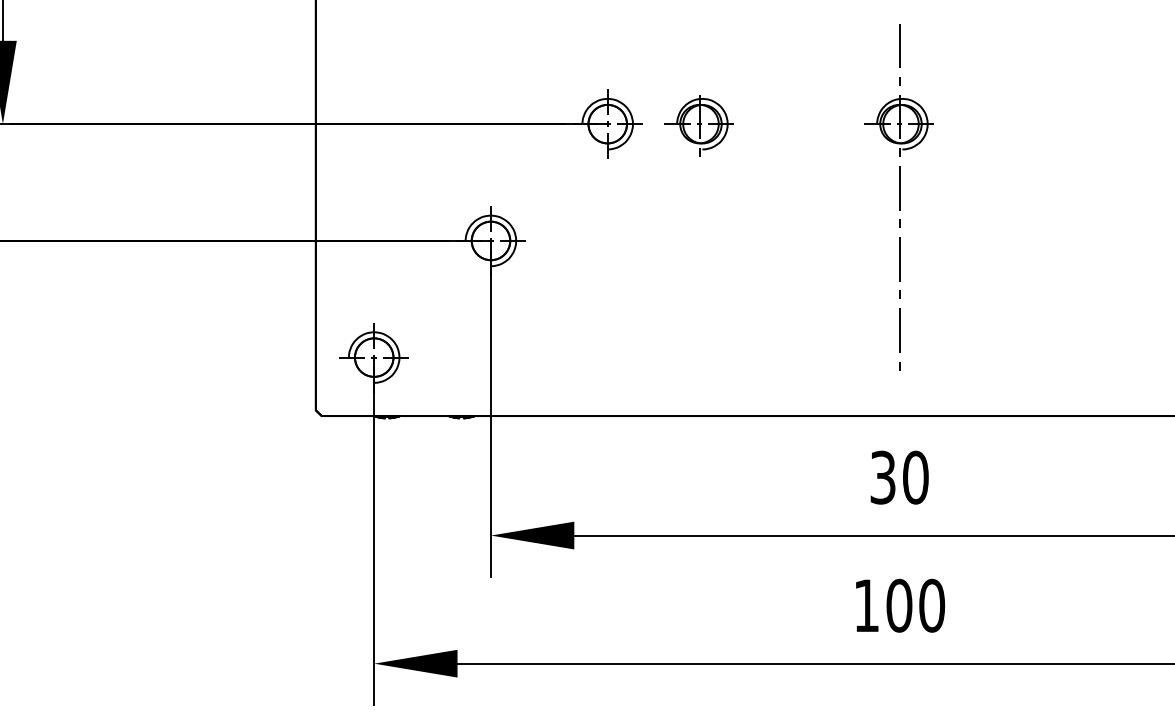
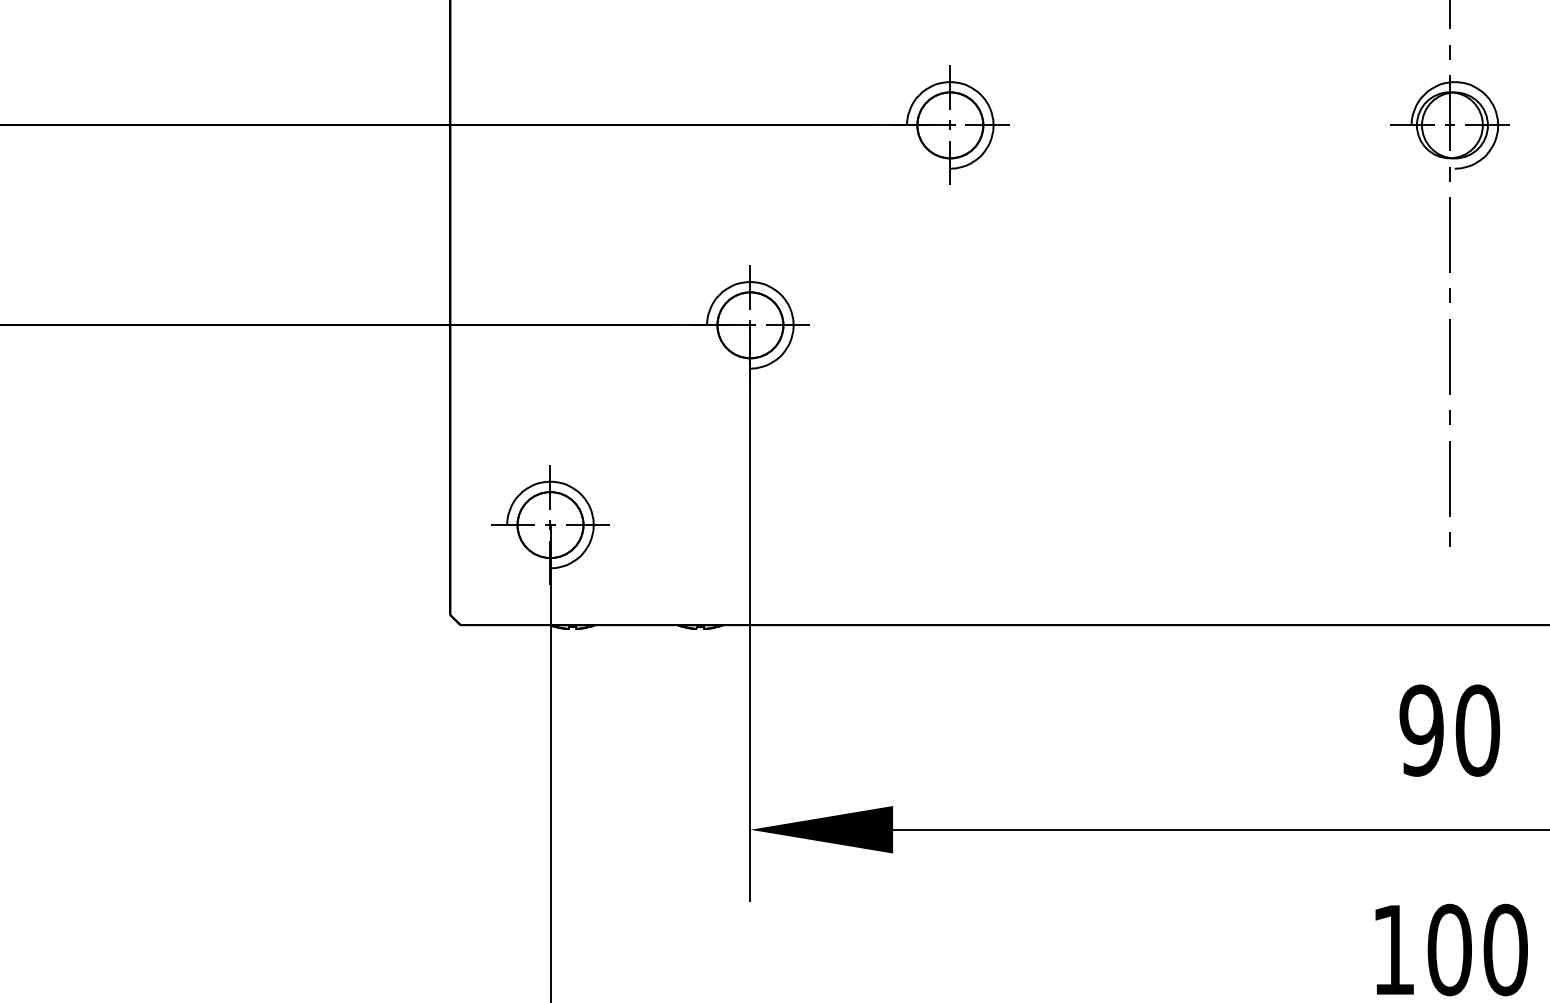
part: (698, 125) -> (1105, 127), removed
text: (882, 477) -> (1420, 730), 30 -> 90

